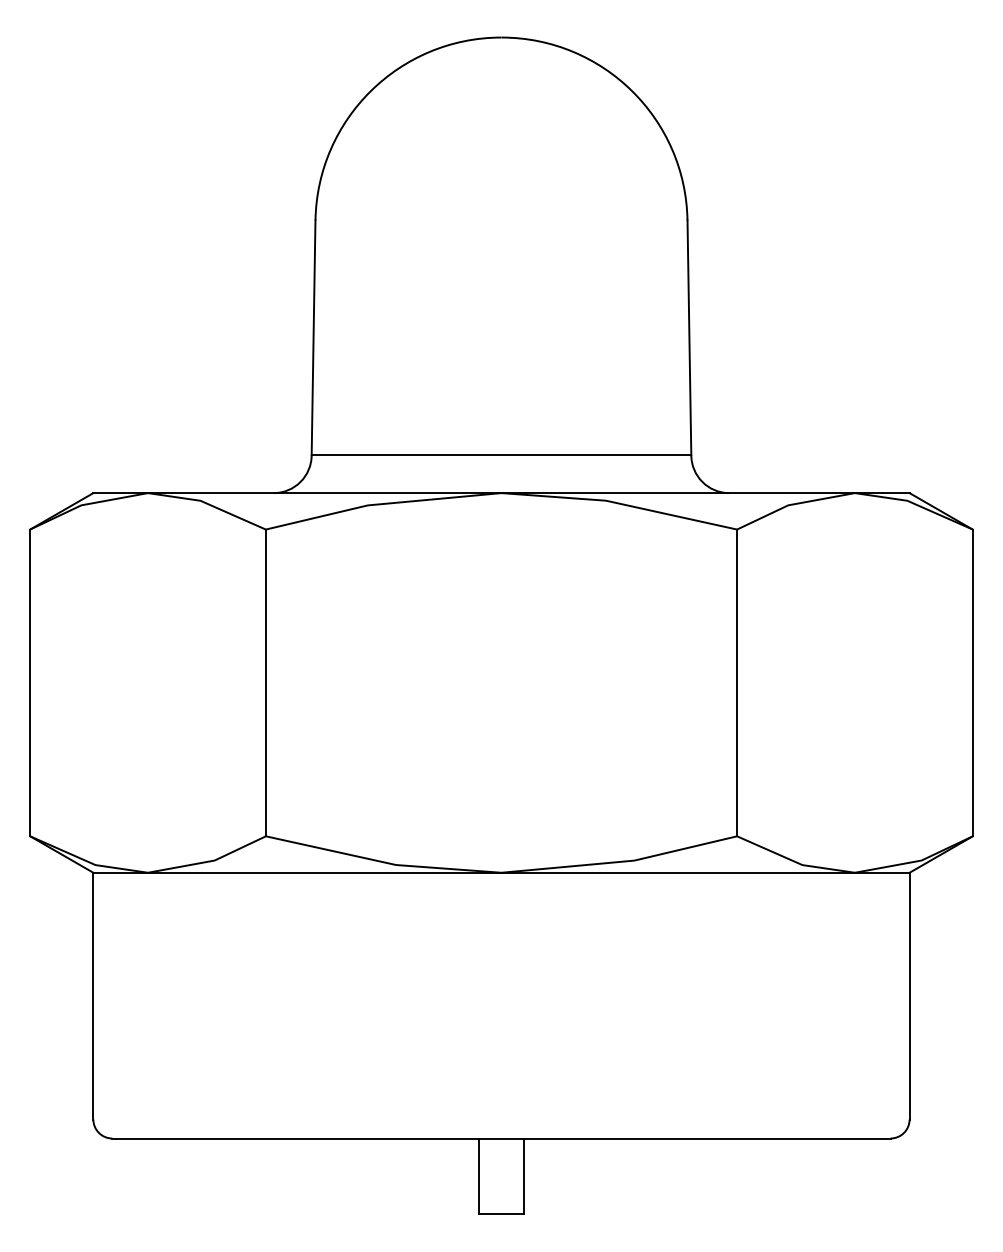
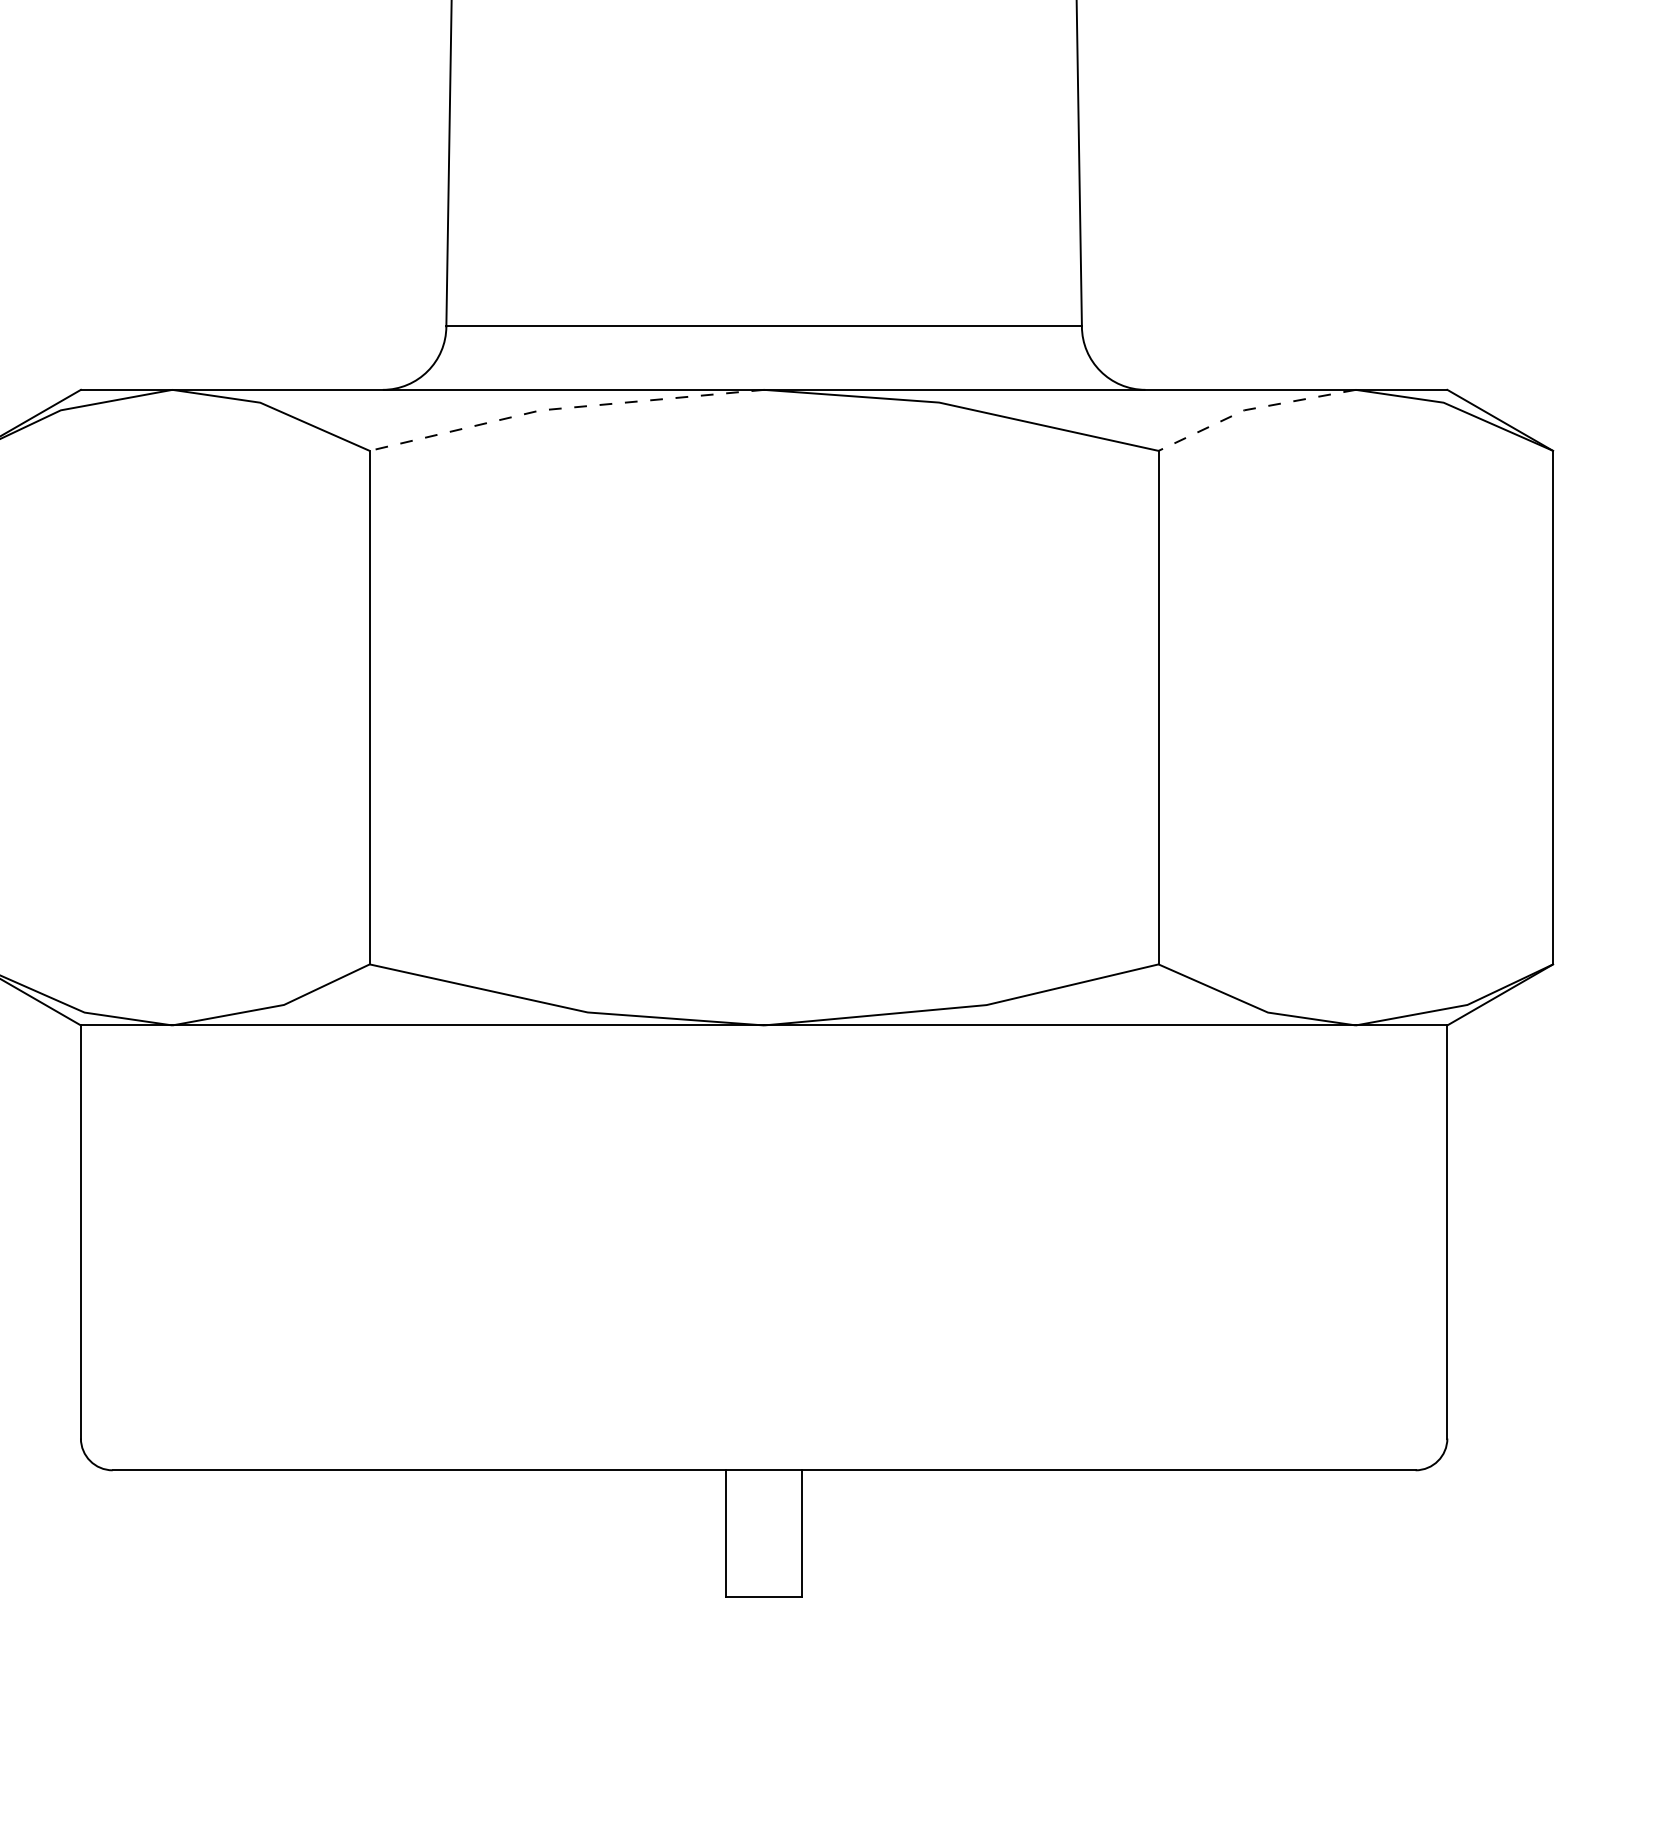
line: (381, 504) -> (563, 408), solid -> dashed
line: (793, 504) -> (1252, 408), solid -> dashed

